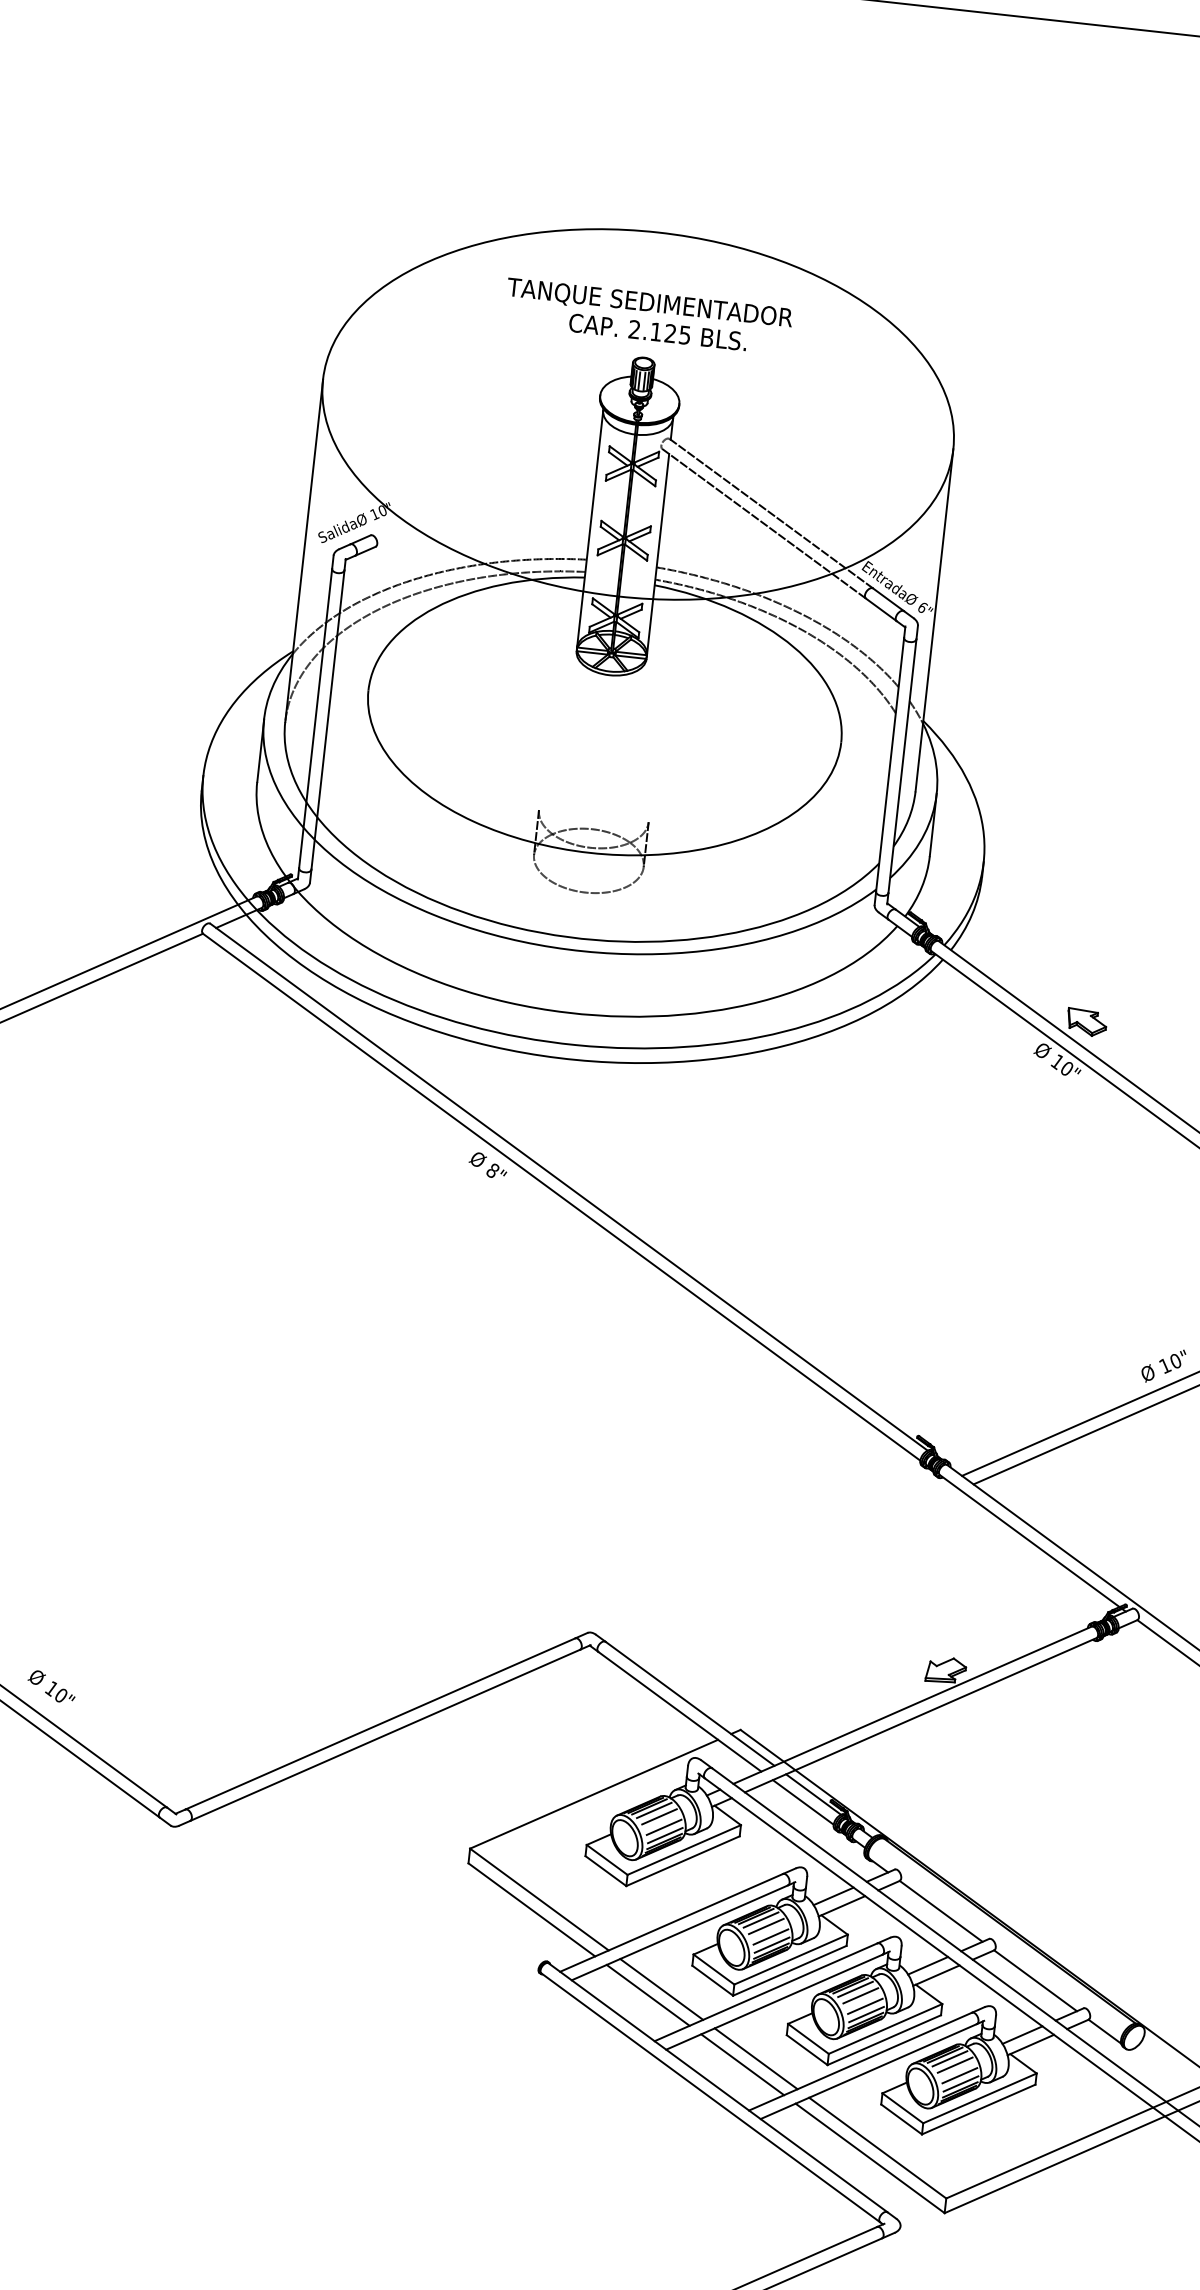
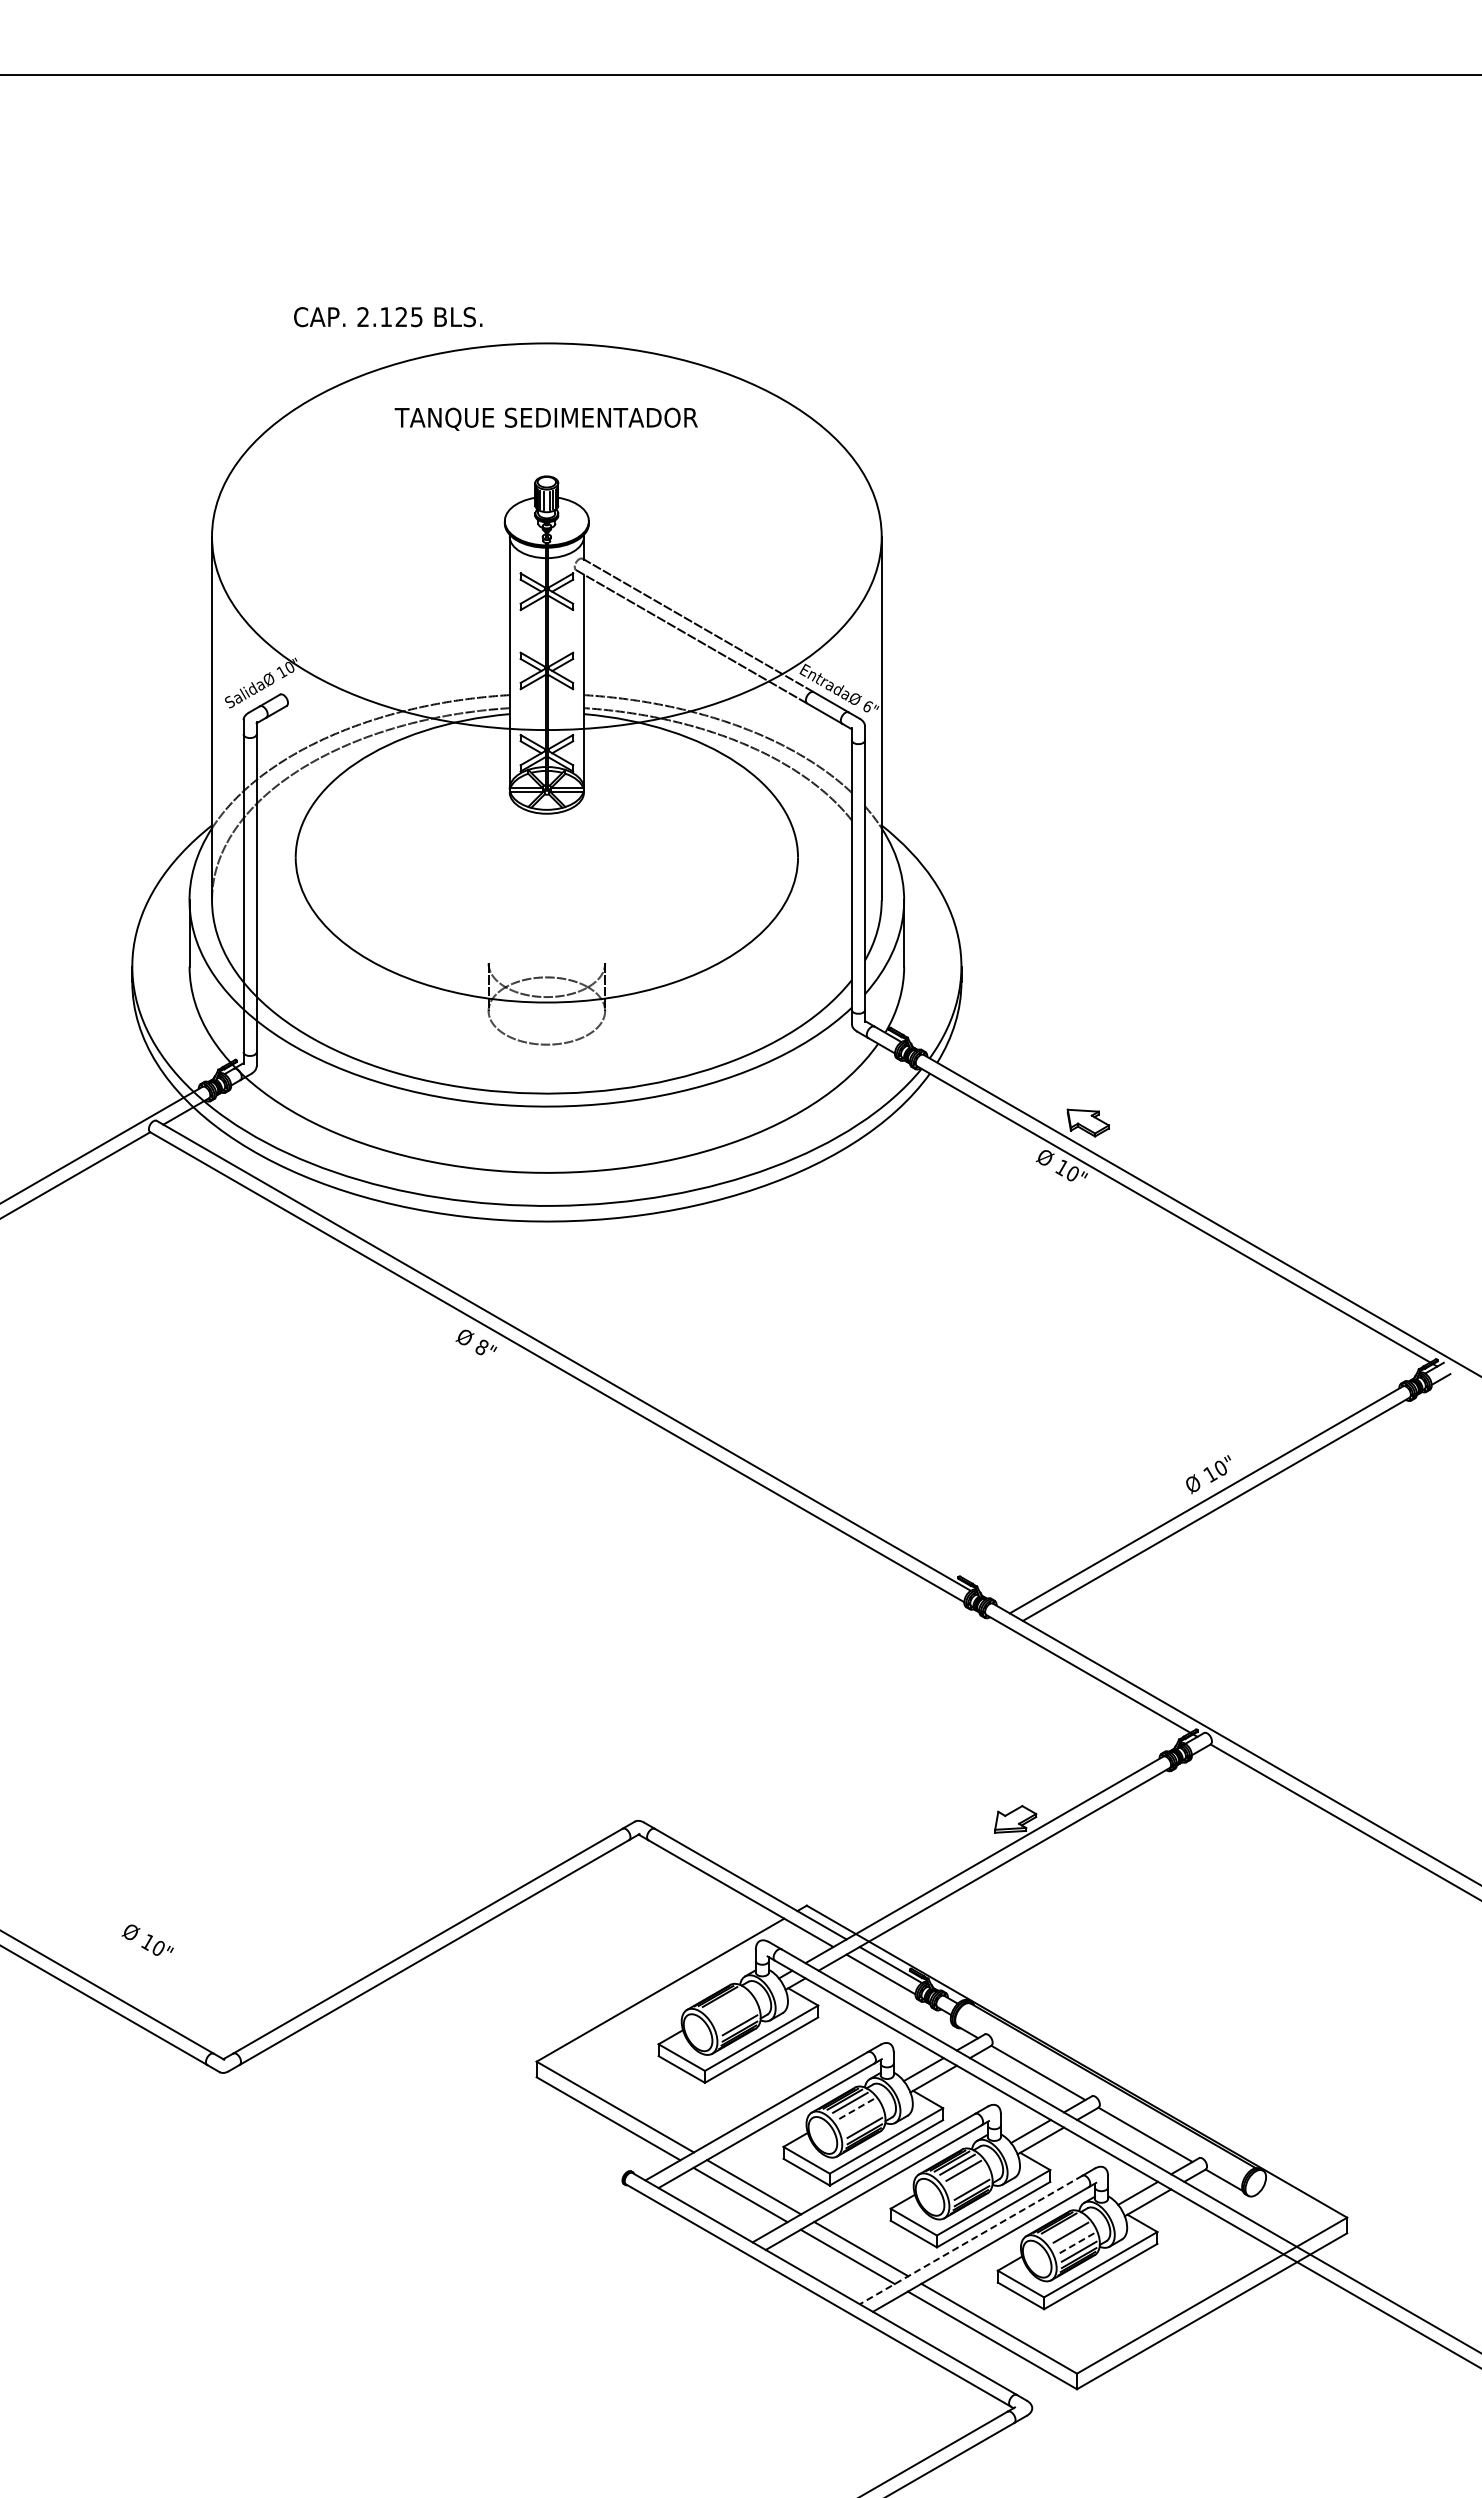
text: (658, 332) -> (388, 317), moved
text: (51, 1686) -> (147, 1939), moved
line: (654, 1810) -> (725, 2000), removed
line: (659, 1816) -> (731, 2006), removed
line: (663, 1827) -> (737, 2016), removed
line: (766, 1926) -> (856, 2109), solid -> dashed
line: (770, 1936) -> (862, 2119), removed
line: (865, 2006) -> (969, 2181), removed
line: (949, 2058) -> (1064, 2226), removed
line: (860, 2062) -> (971, 2240), solid -> dashed
line: (960, 2075) -> (1077, 2243), solid -> dashed

